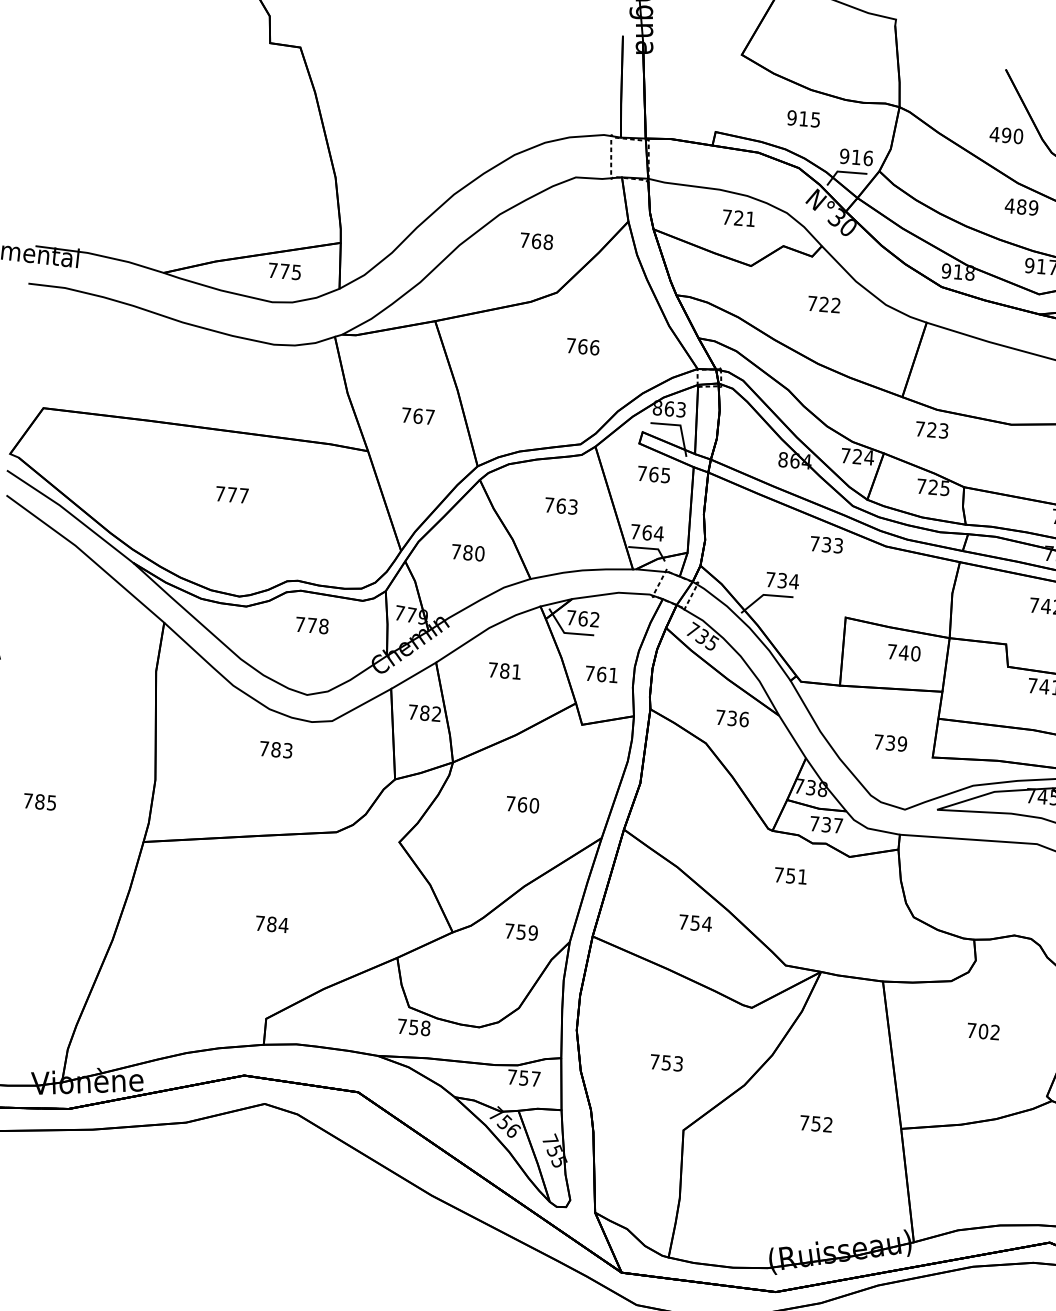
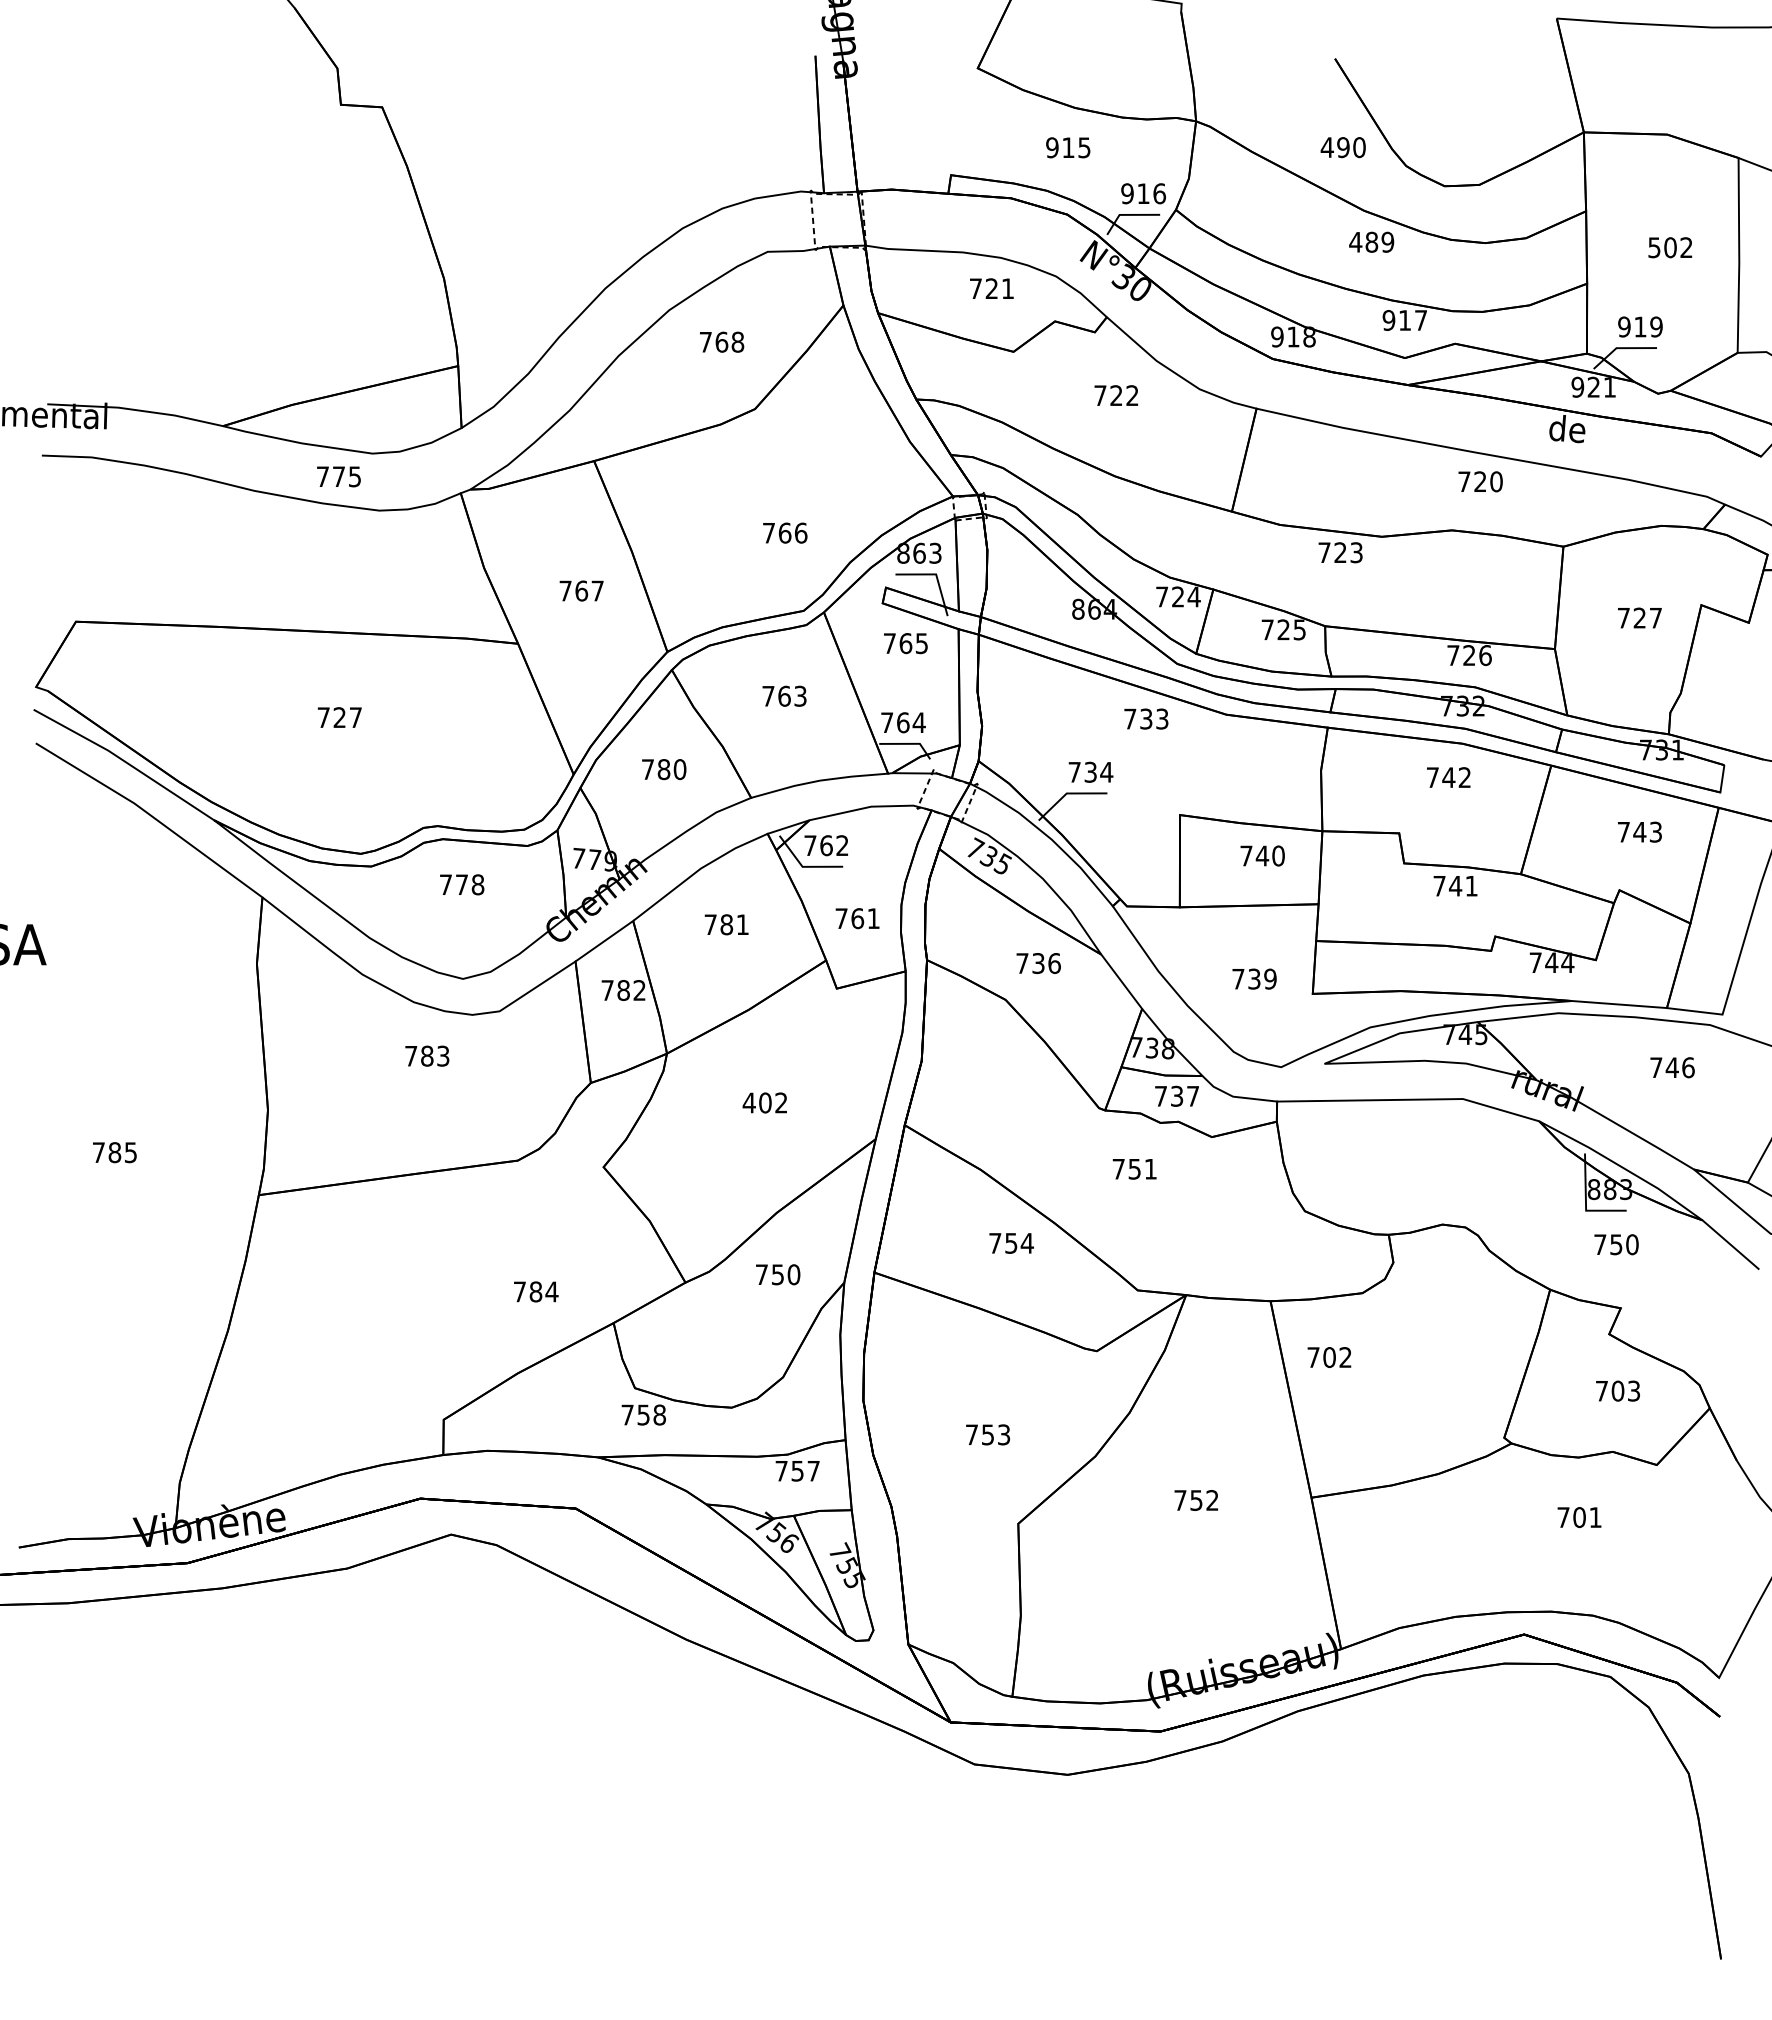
text: (284, 271) -> (338, 476), moved
text: (583, 346) -> (785, 532), moved
text: (931, 429) -> (1340, 552), moved
text: (231, 494) -> (339, 717), 777 -> 727
text: (521, 804) -> (764, 1102), 760 -> 402
text: (272, 924) -> (536, 1291), moved
text: (532, 932) -> (793, 1274), 759 -> 750
text: (983, 1031) -> (1329, 1357), moved

